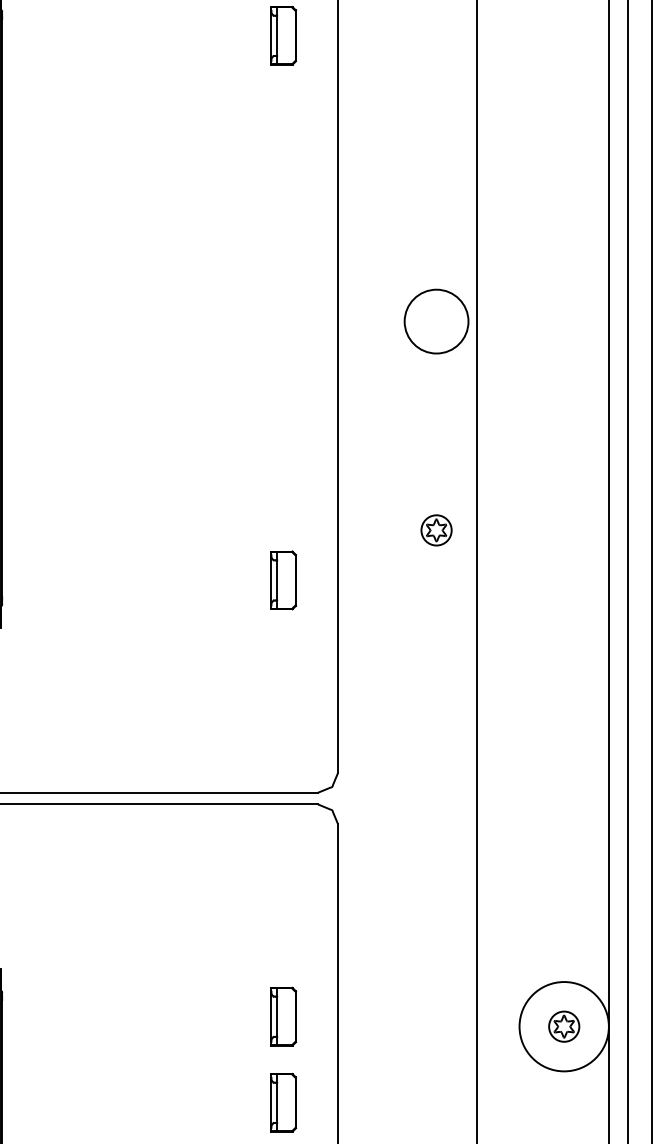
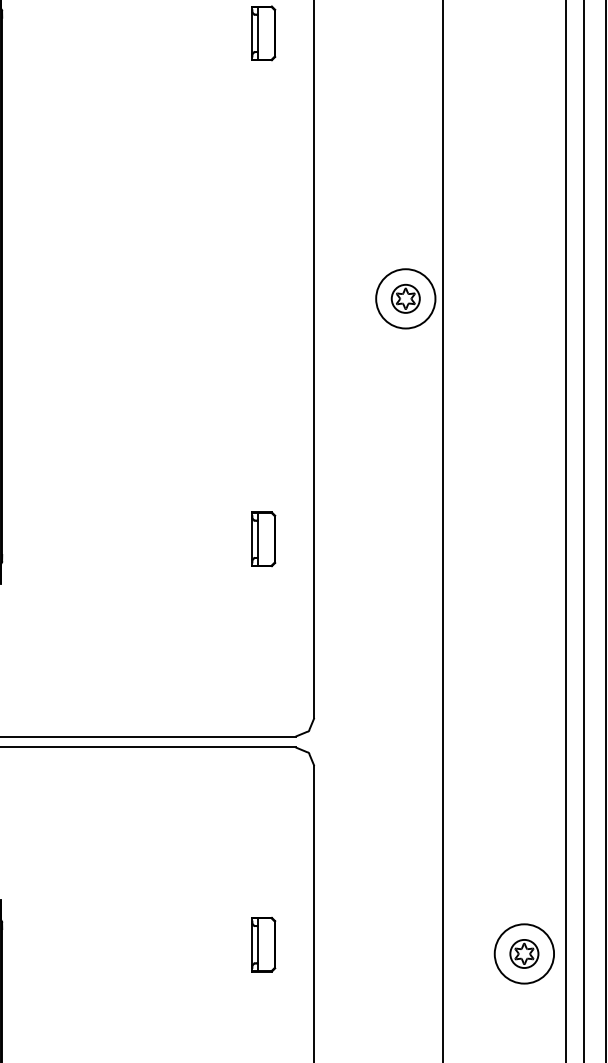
part: (436, 530) -> (405, 298), moved
circle: (564, 1026) -> (524, 953), size x0.71
part: (283, 1102) -> (263, 1024), removed

